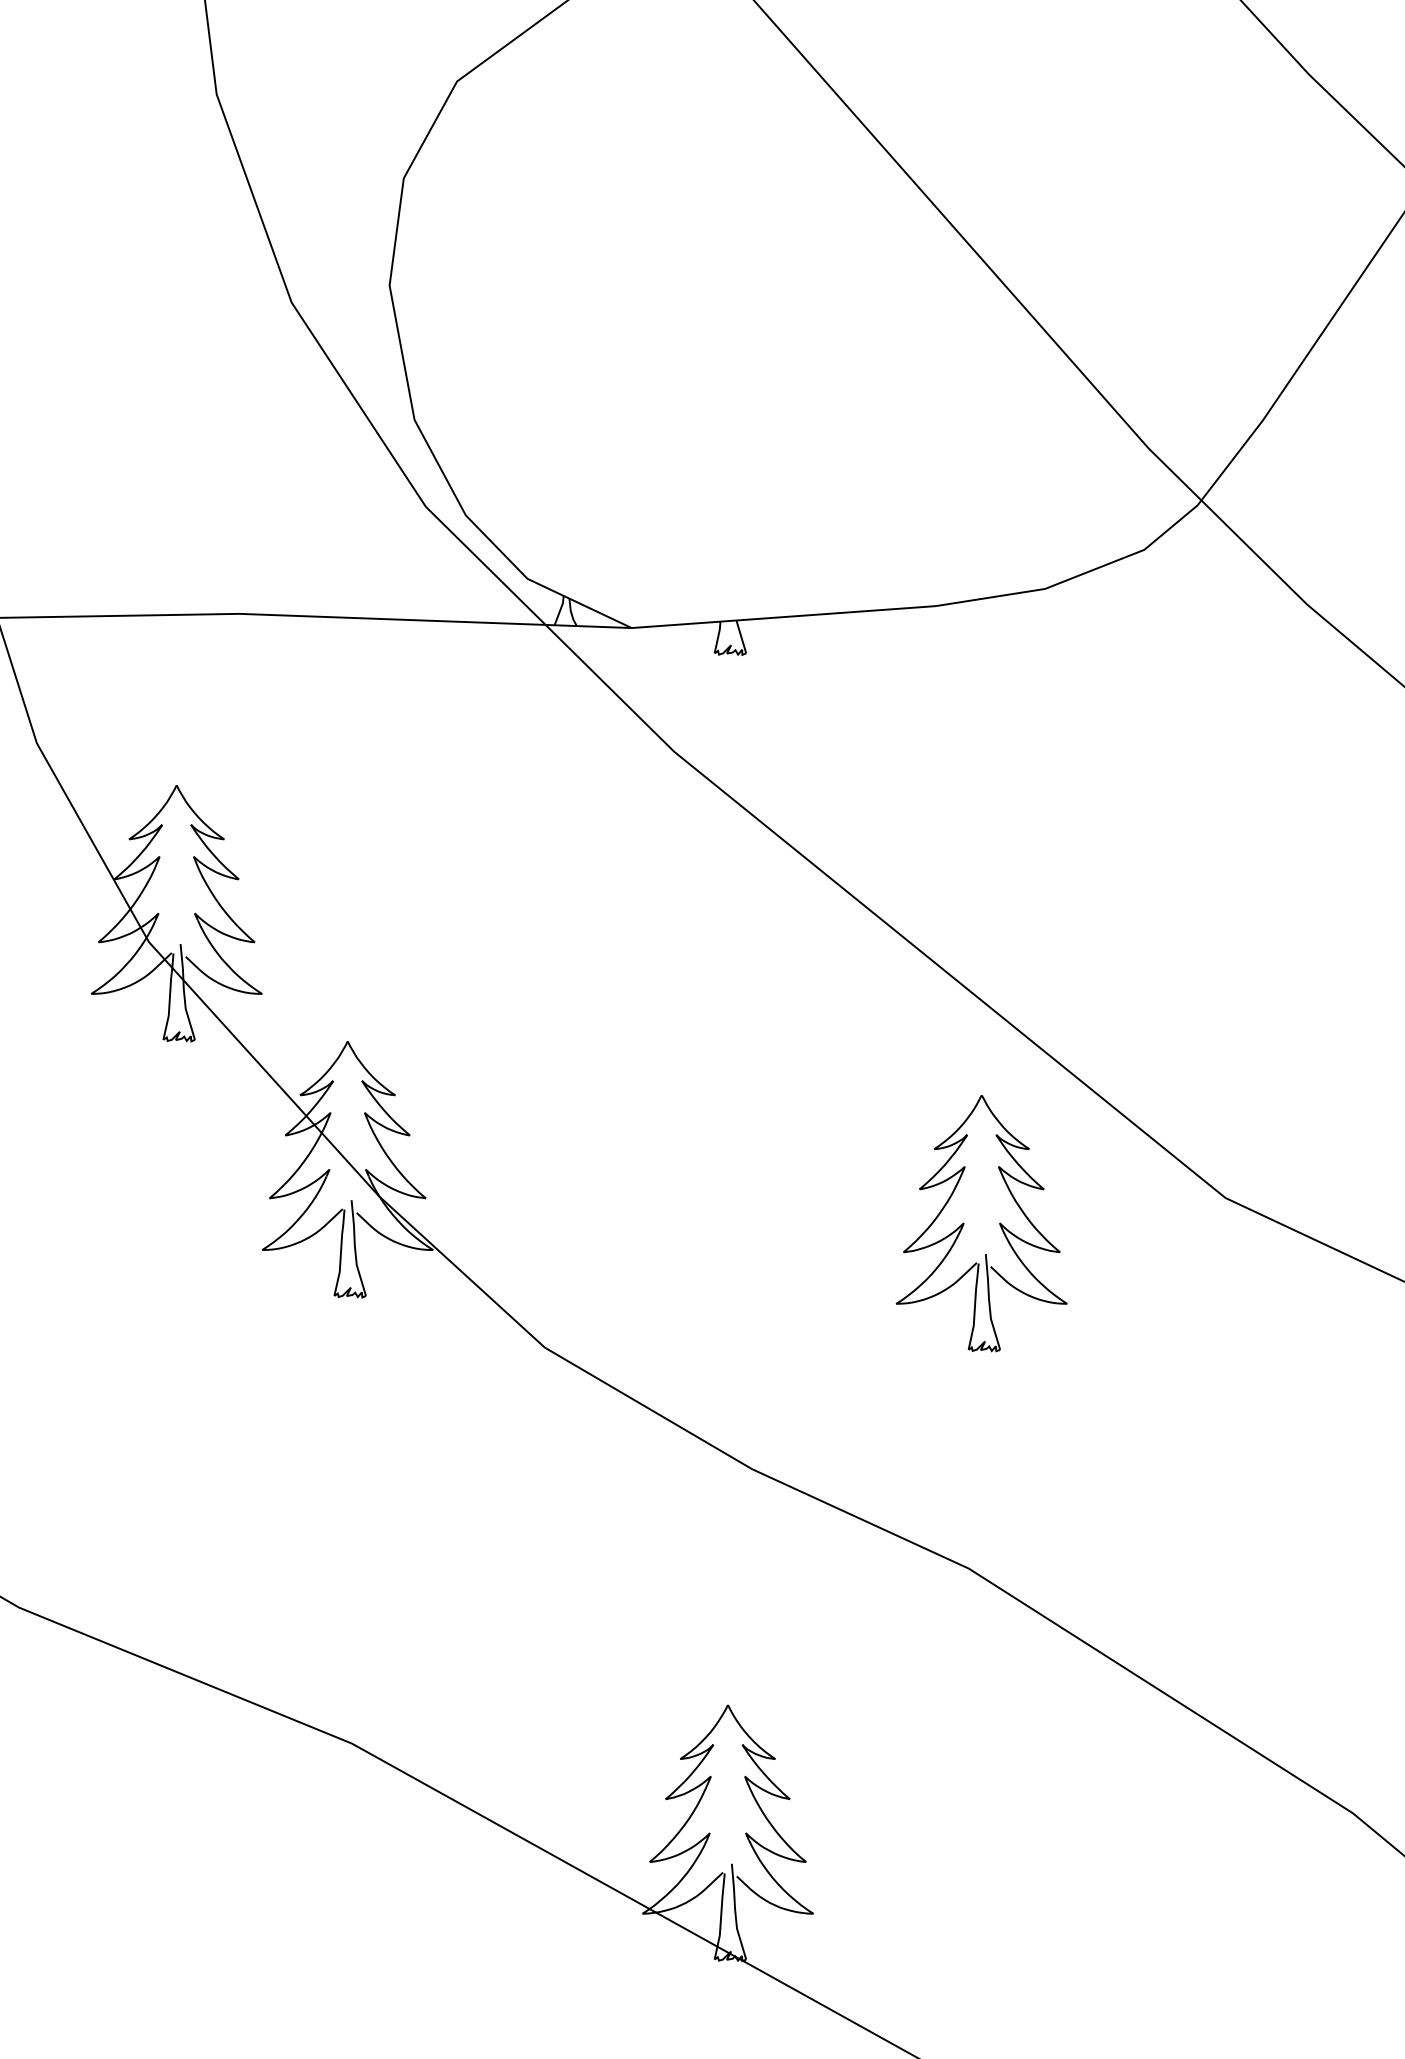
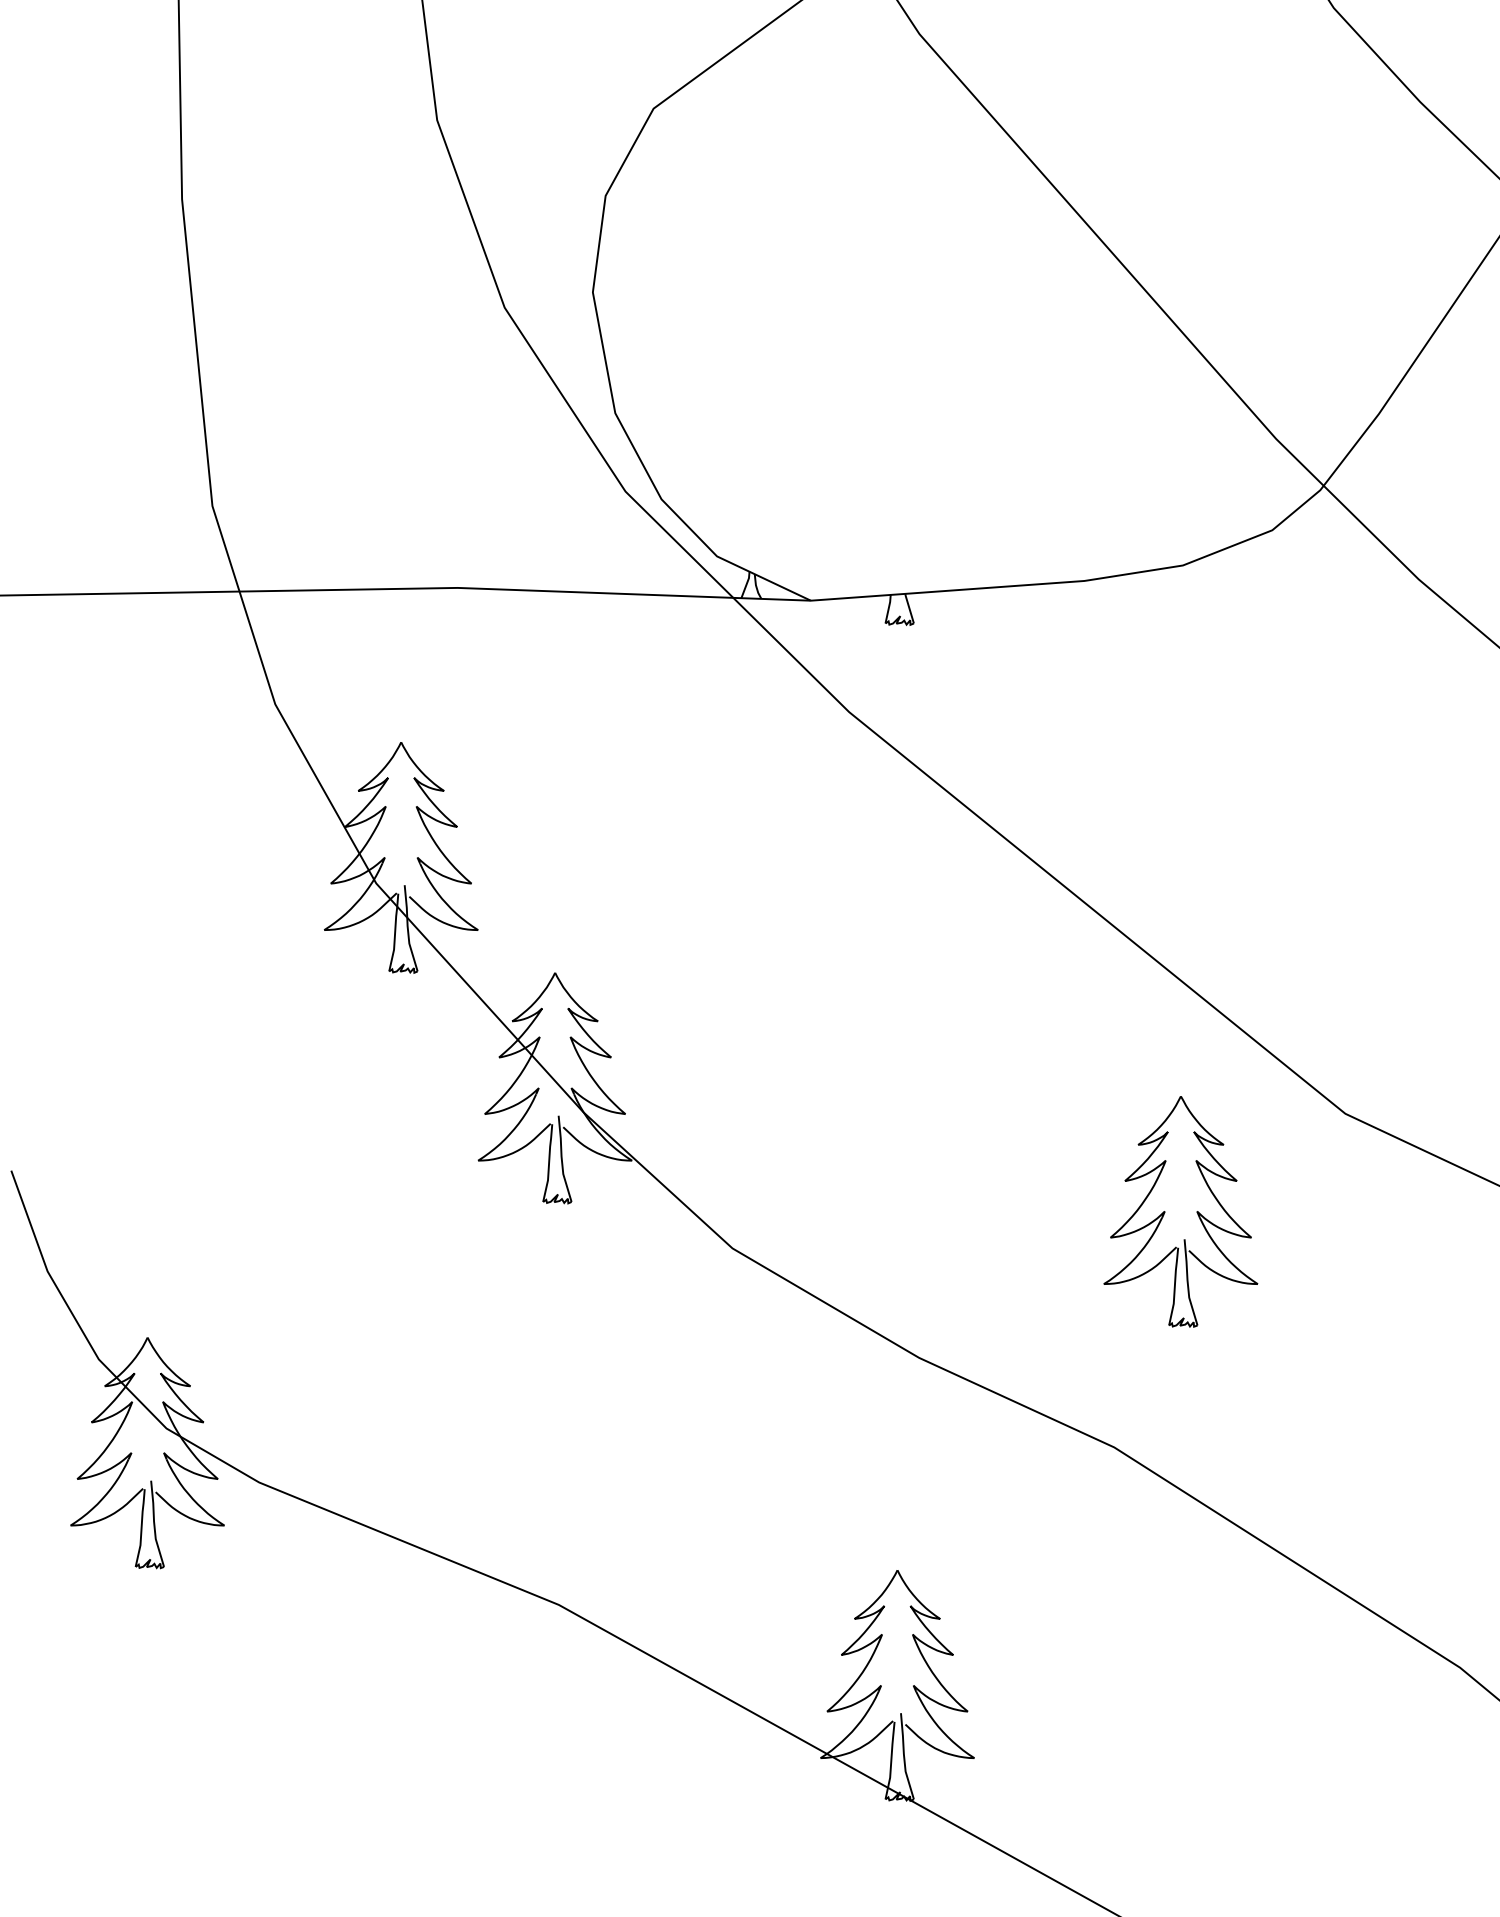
part: (964, 1223) -> (1165, 1211), moved

